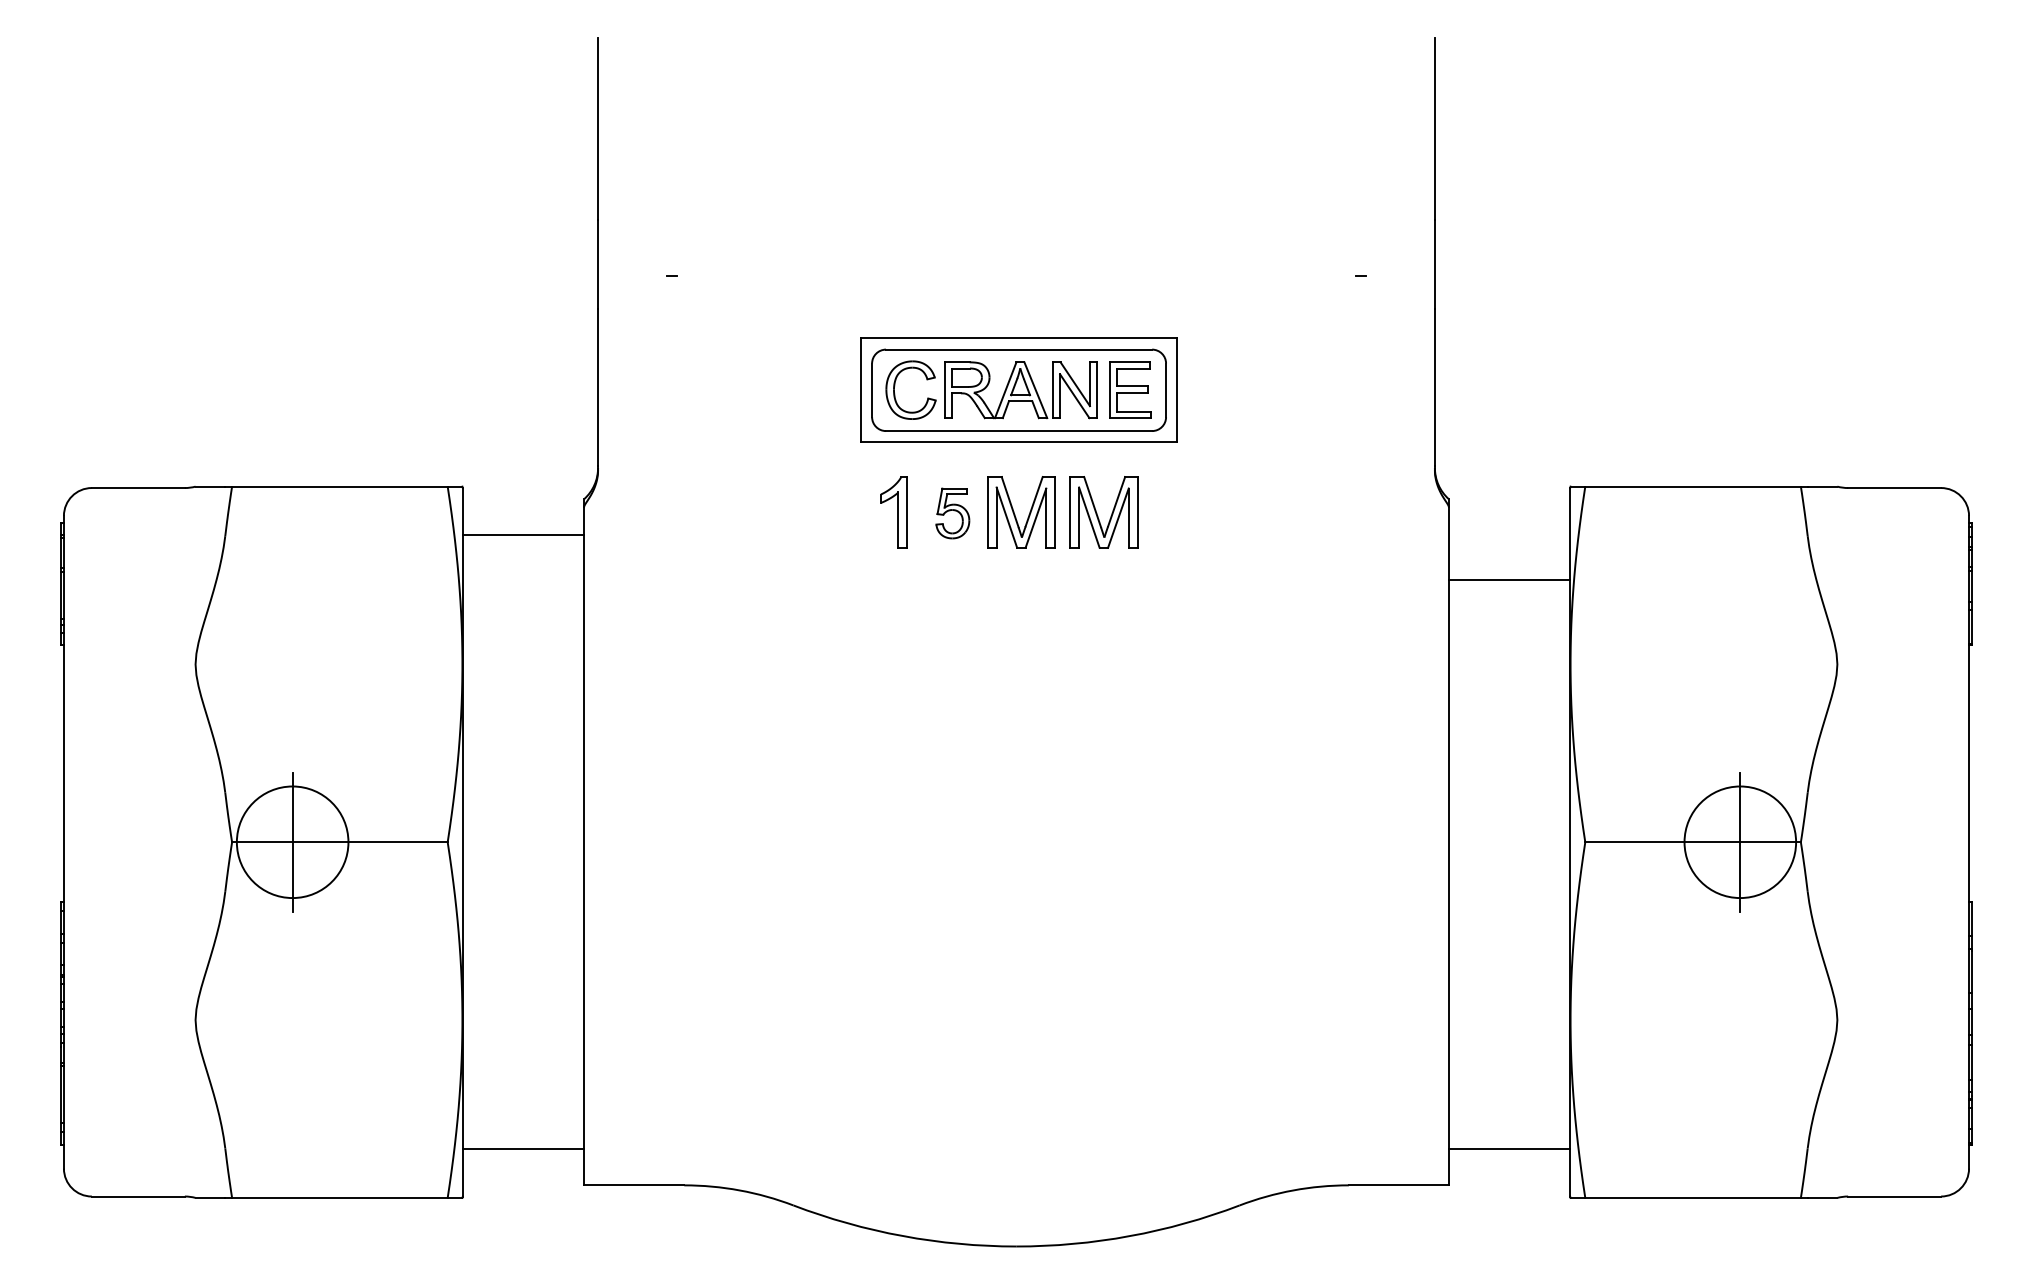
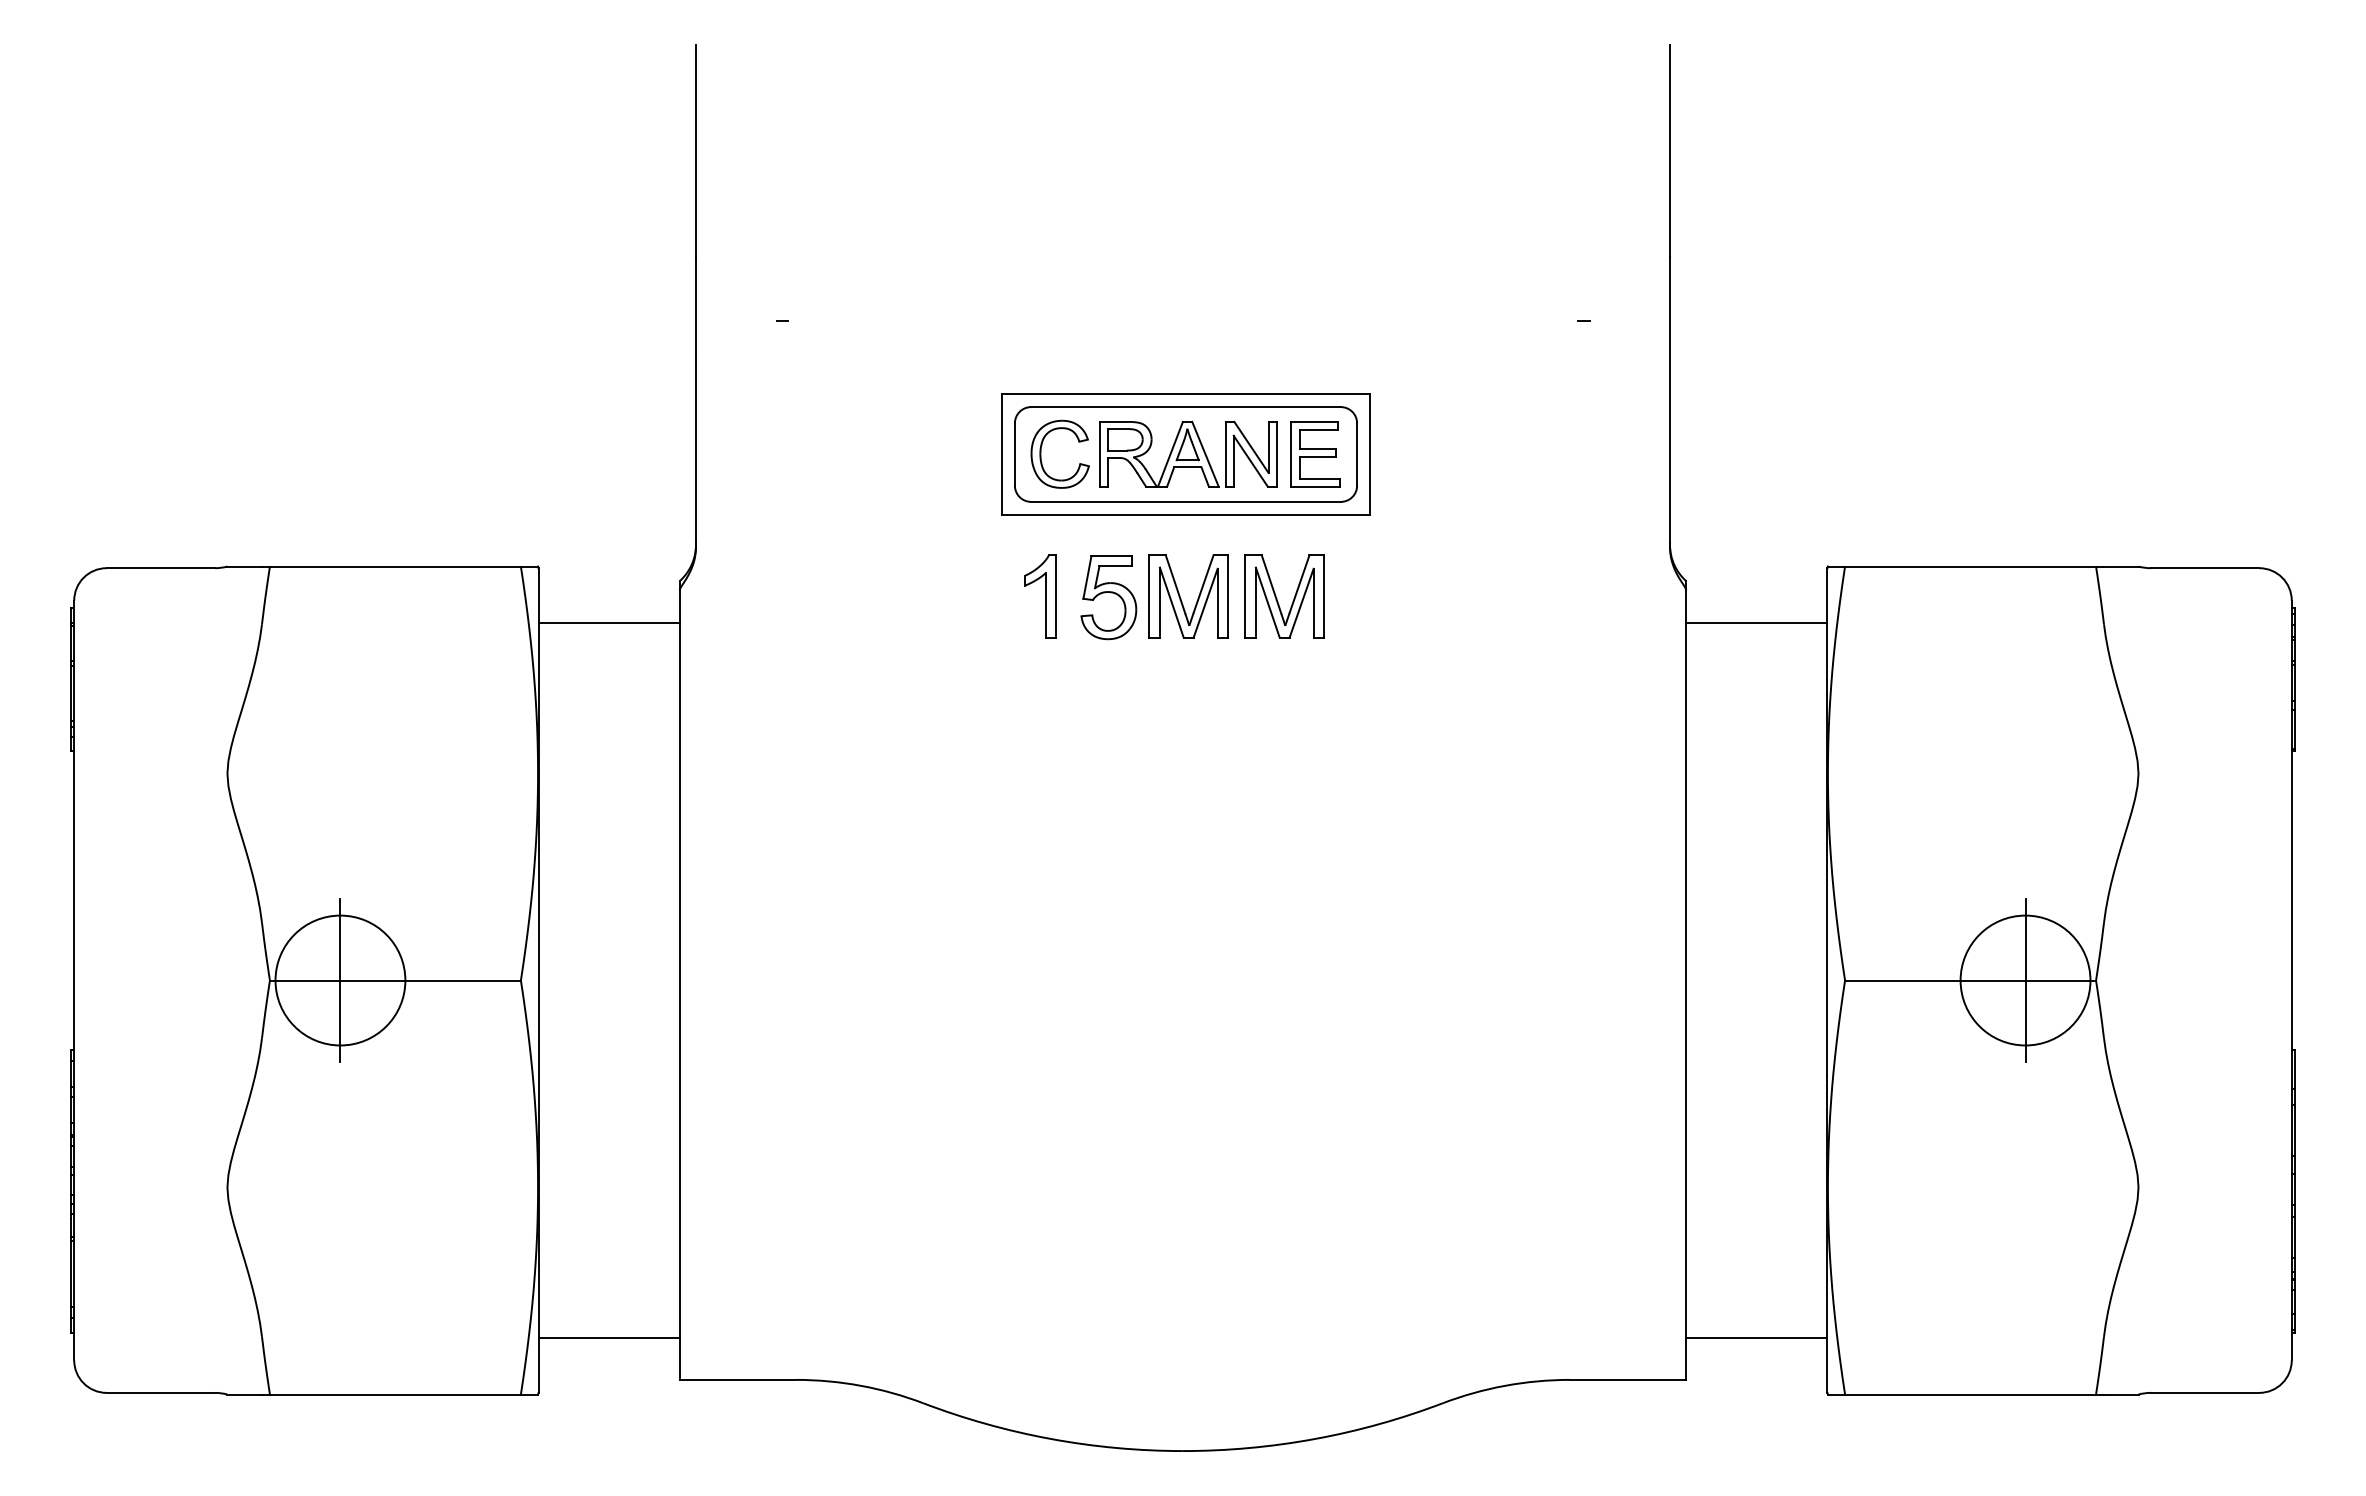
part: (952, 513) -> (1108, 597), size x1.43
line: (1509, 580) -> (1756, 623), moved

